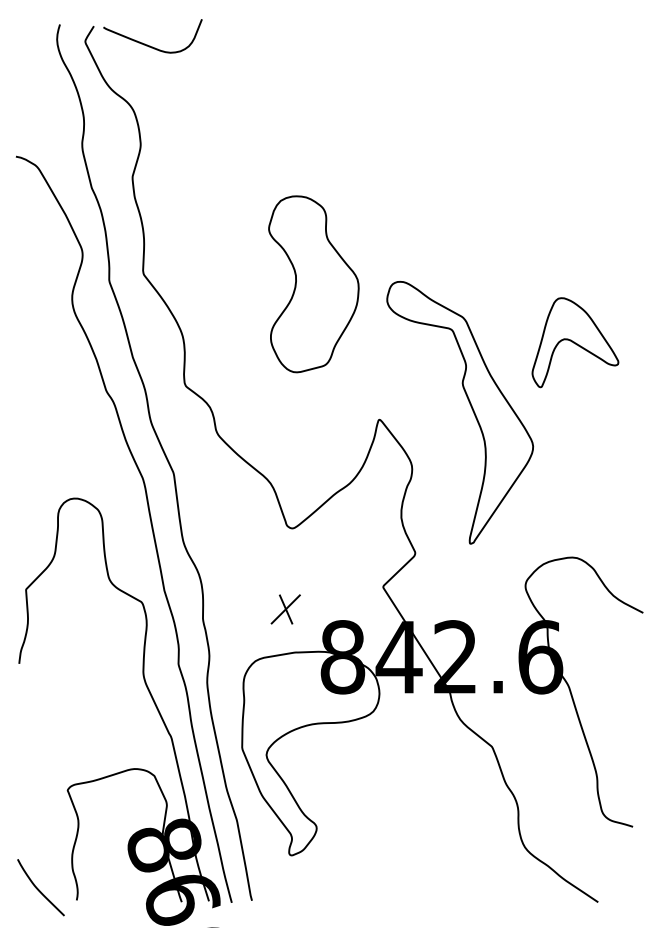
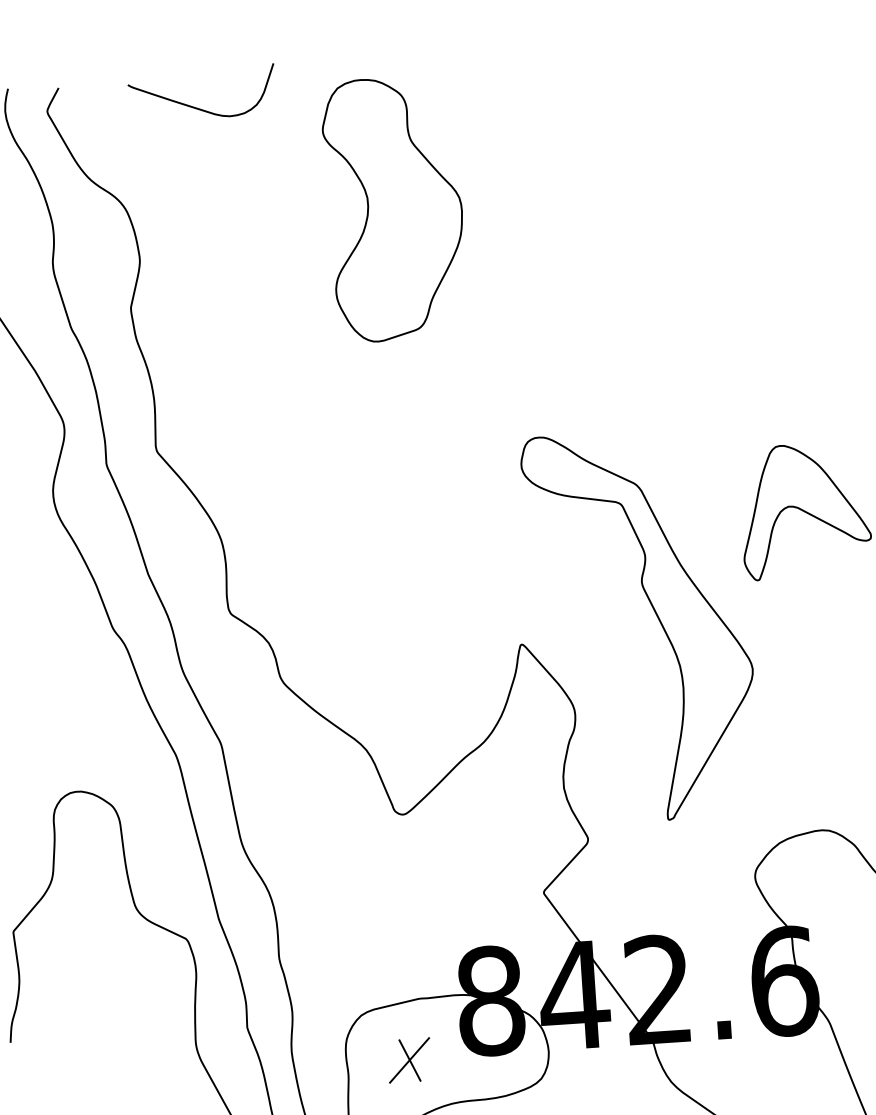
curve: (150, 45) -> (199, 107), moved
part: (313, 284) -> (394, 209), moved
part: (285, 609) -> (409, 1060), moved

